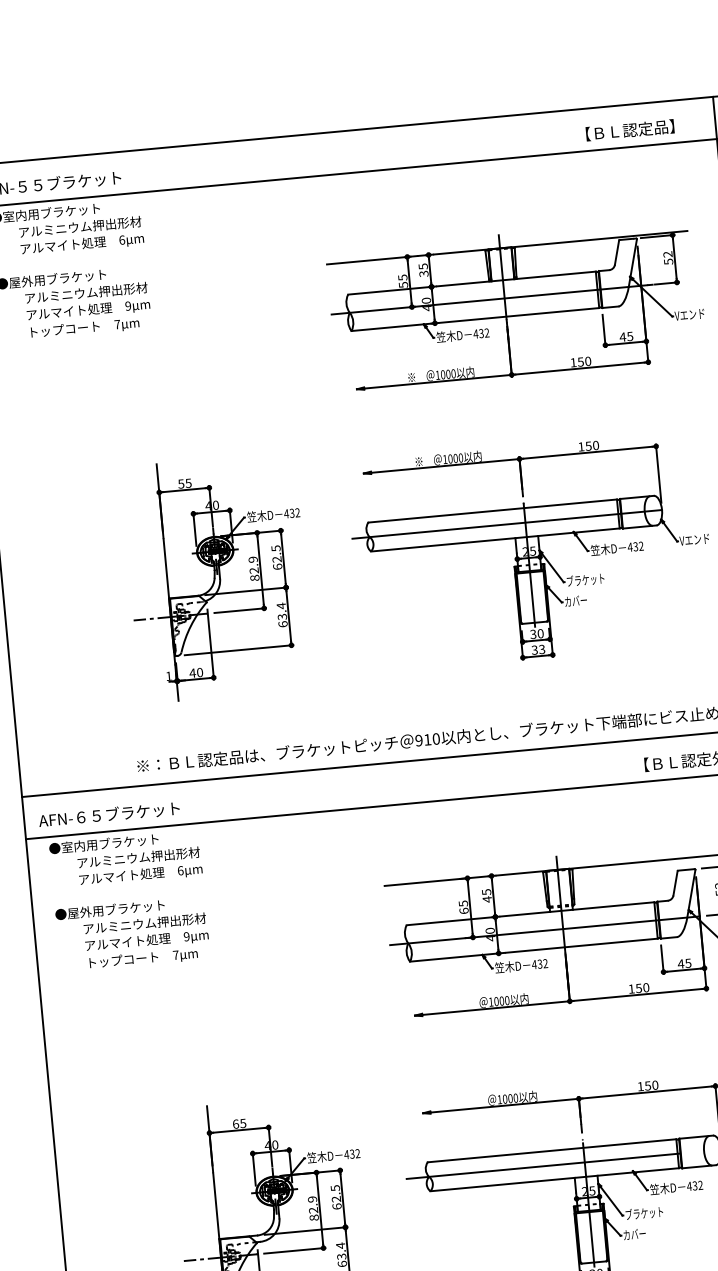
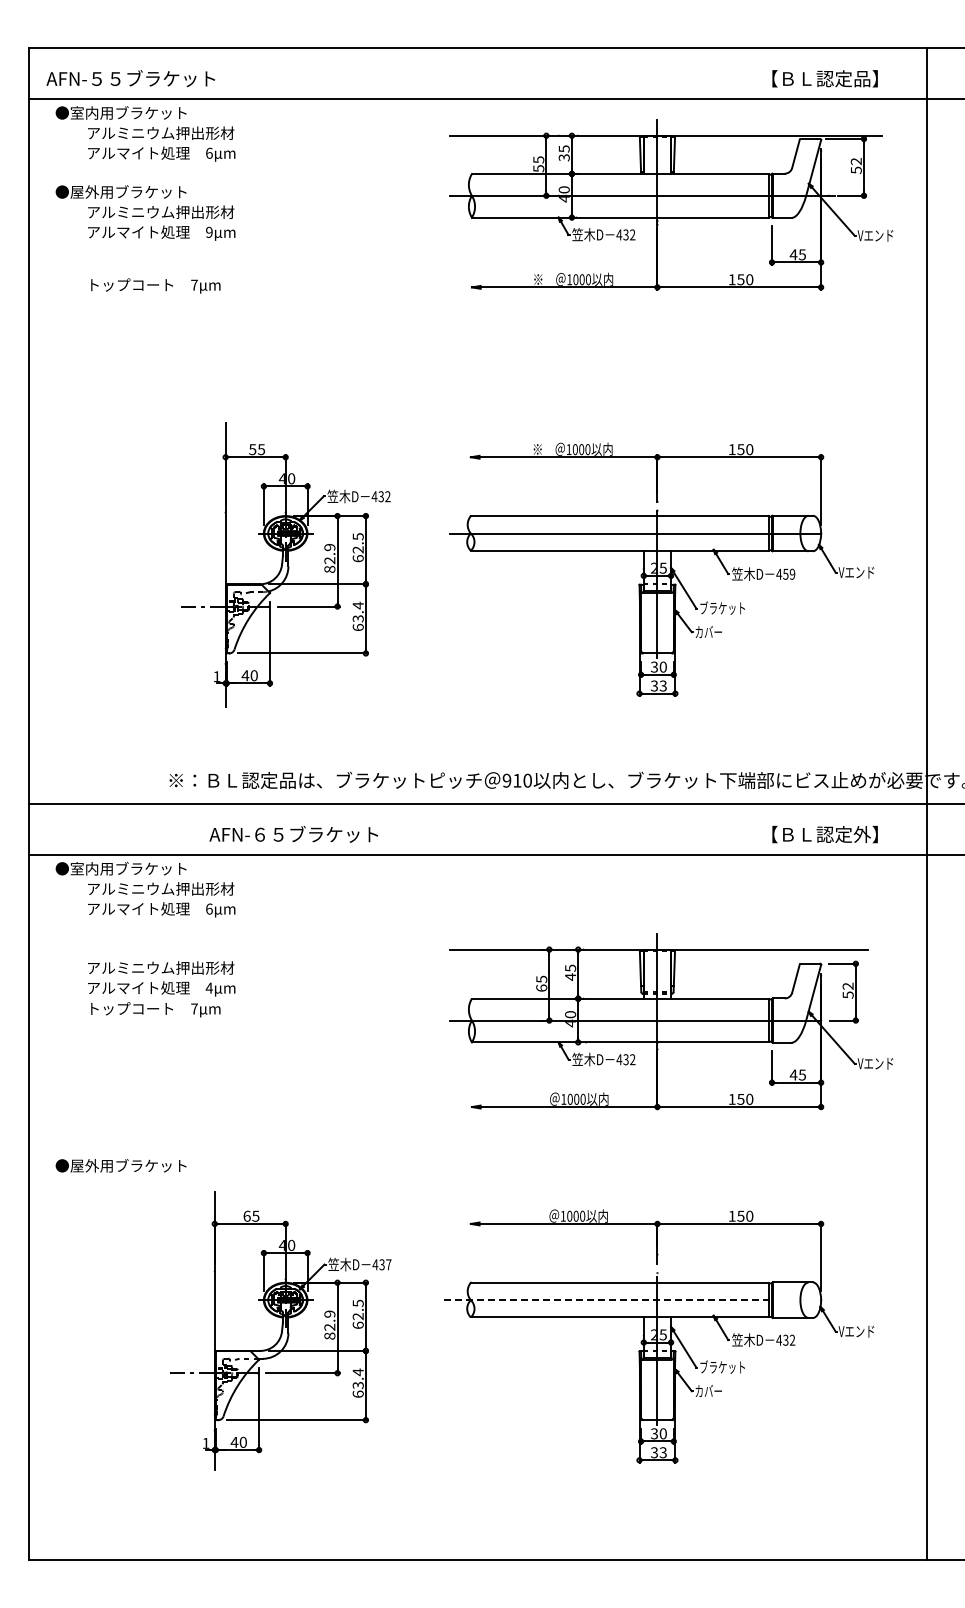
part: (517, 304) -> (671, 204), moved
text: (84, 327) -> (155, 285), moved
text: (638, 545) -> (789, 573), 432 -> 459
text: (108, 813) -> (293, 833), moved
text: (109, 909) -> (120, 1165), moved
text: (185, 936) -> (208, 987), 9 -> 4
text: (357, 1153) -> (388, 1264), 432 -> 437
line: (543, 1166) -> (607, 1300), solid -> dashed

